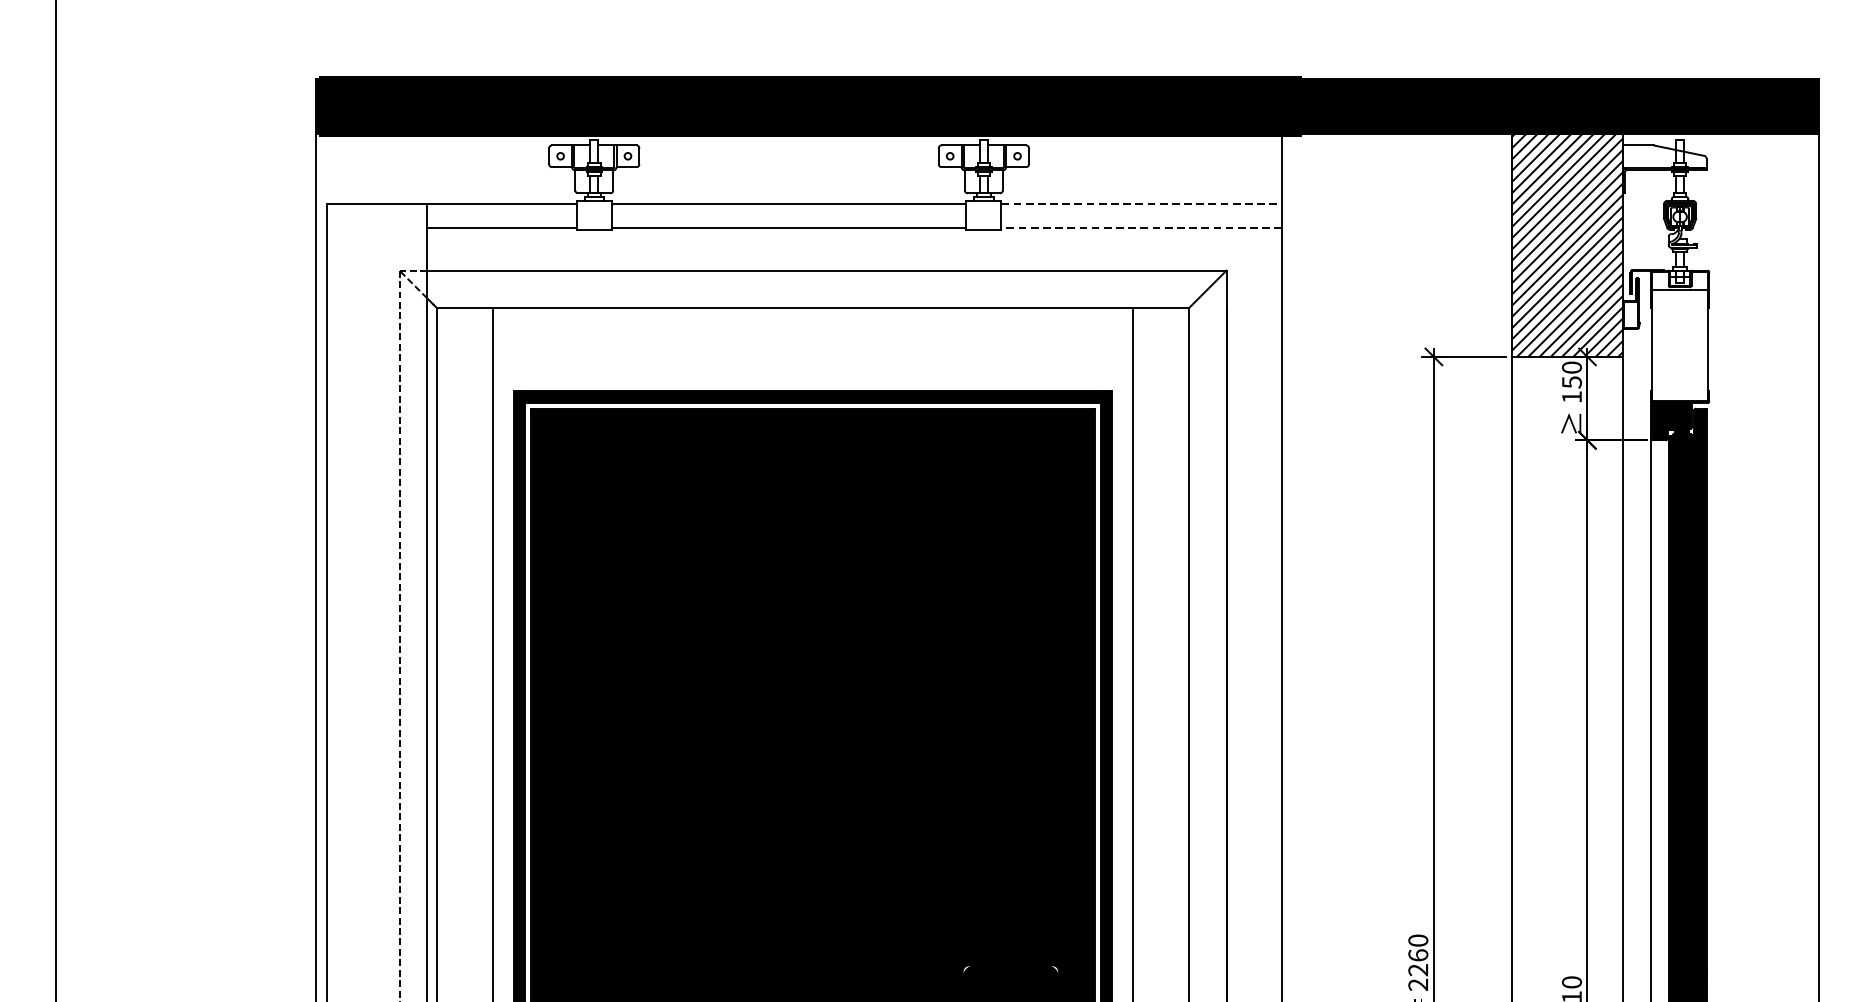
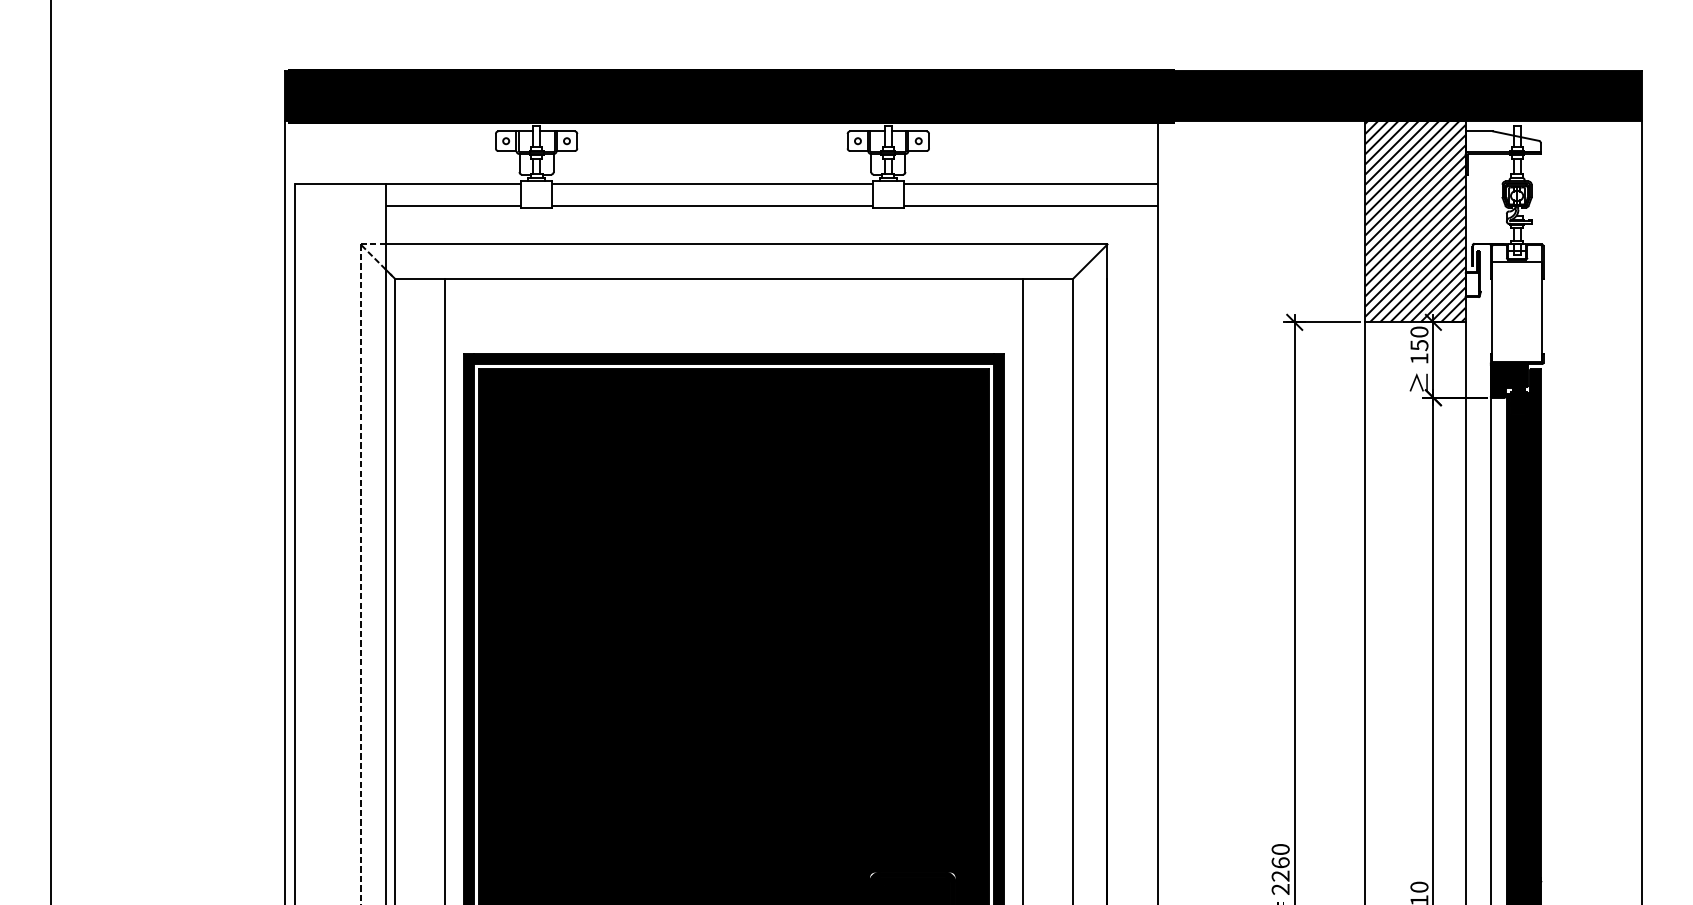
line: (1141, 204) -> (1030, 184), dashed -> solid
line: (1141, 228) -> (1030, 206), dashed -> solid

